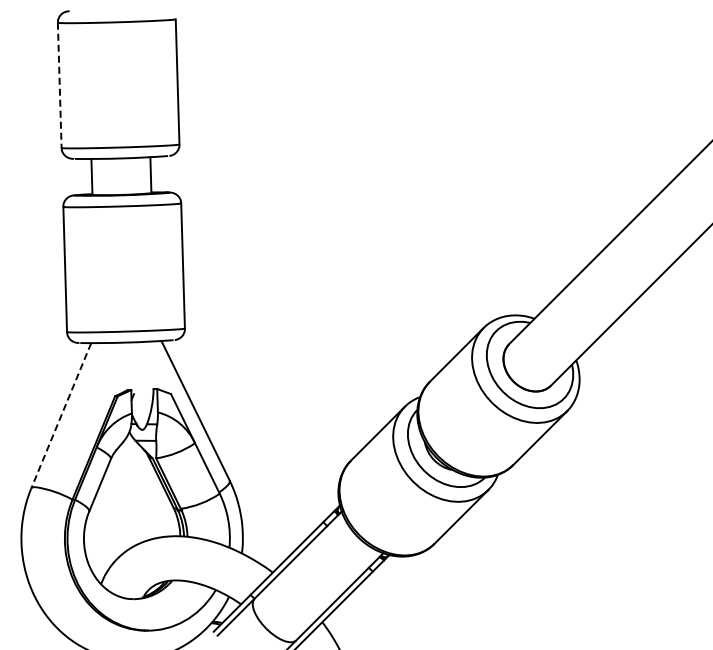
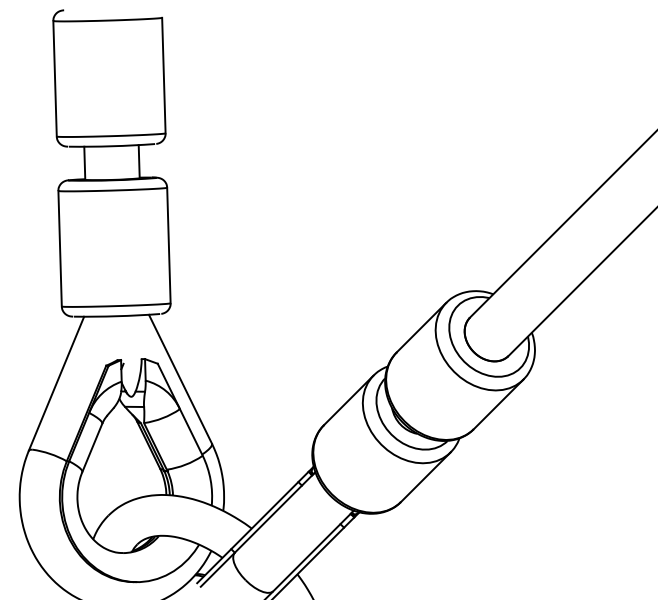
line: (59, 85) -> (54, 78), dashed -> solid
line: (61, 415) -> (56, 383), dashed -> solid

